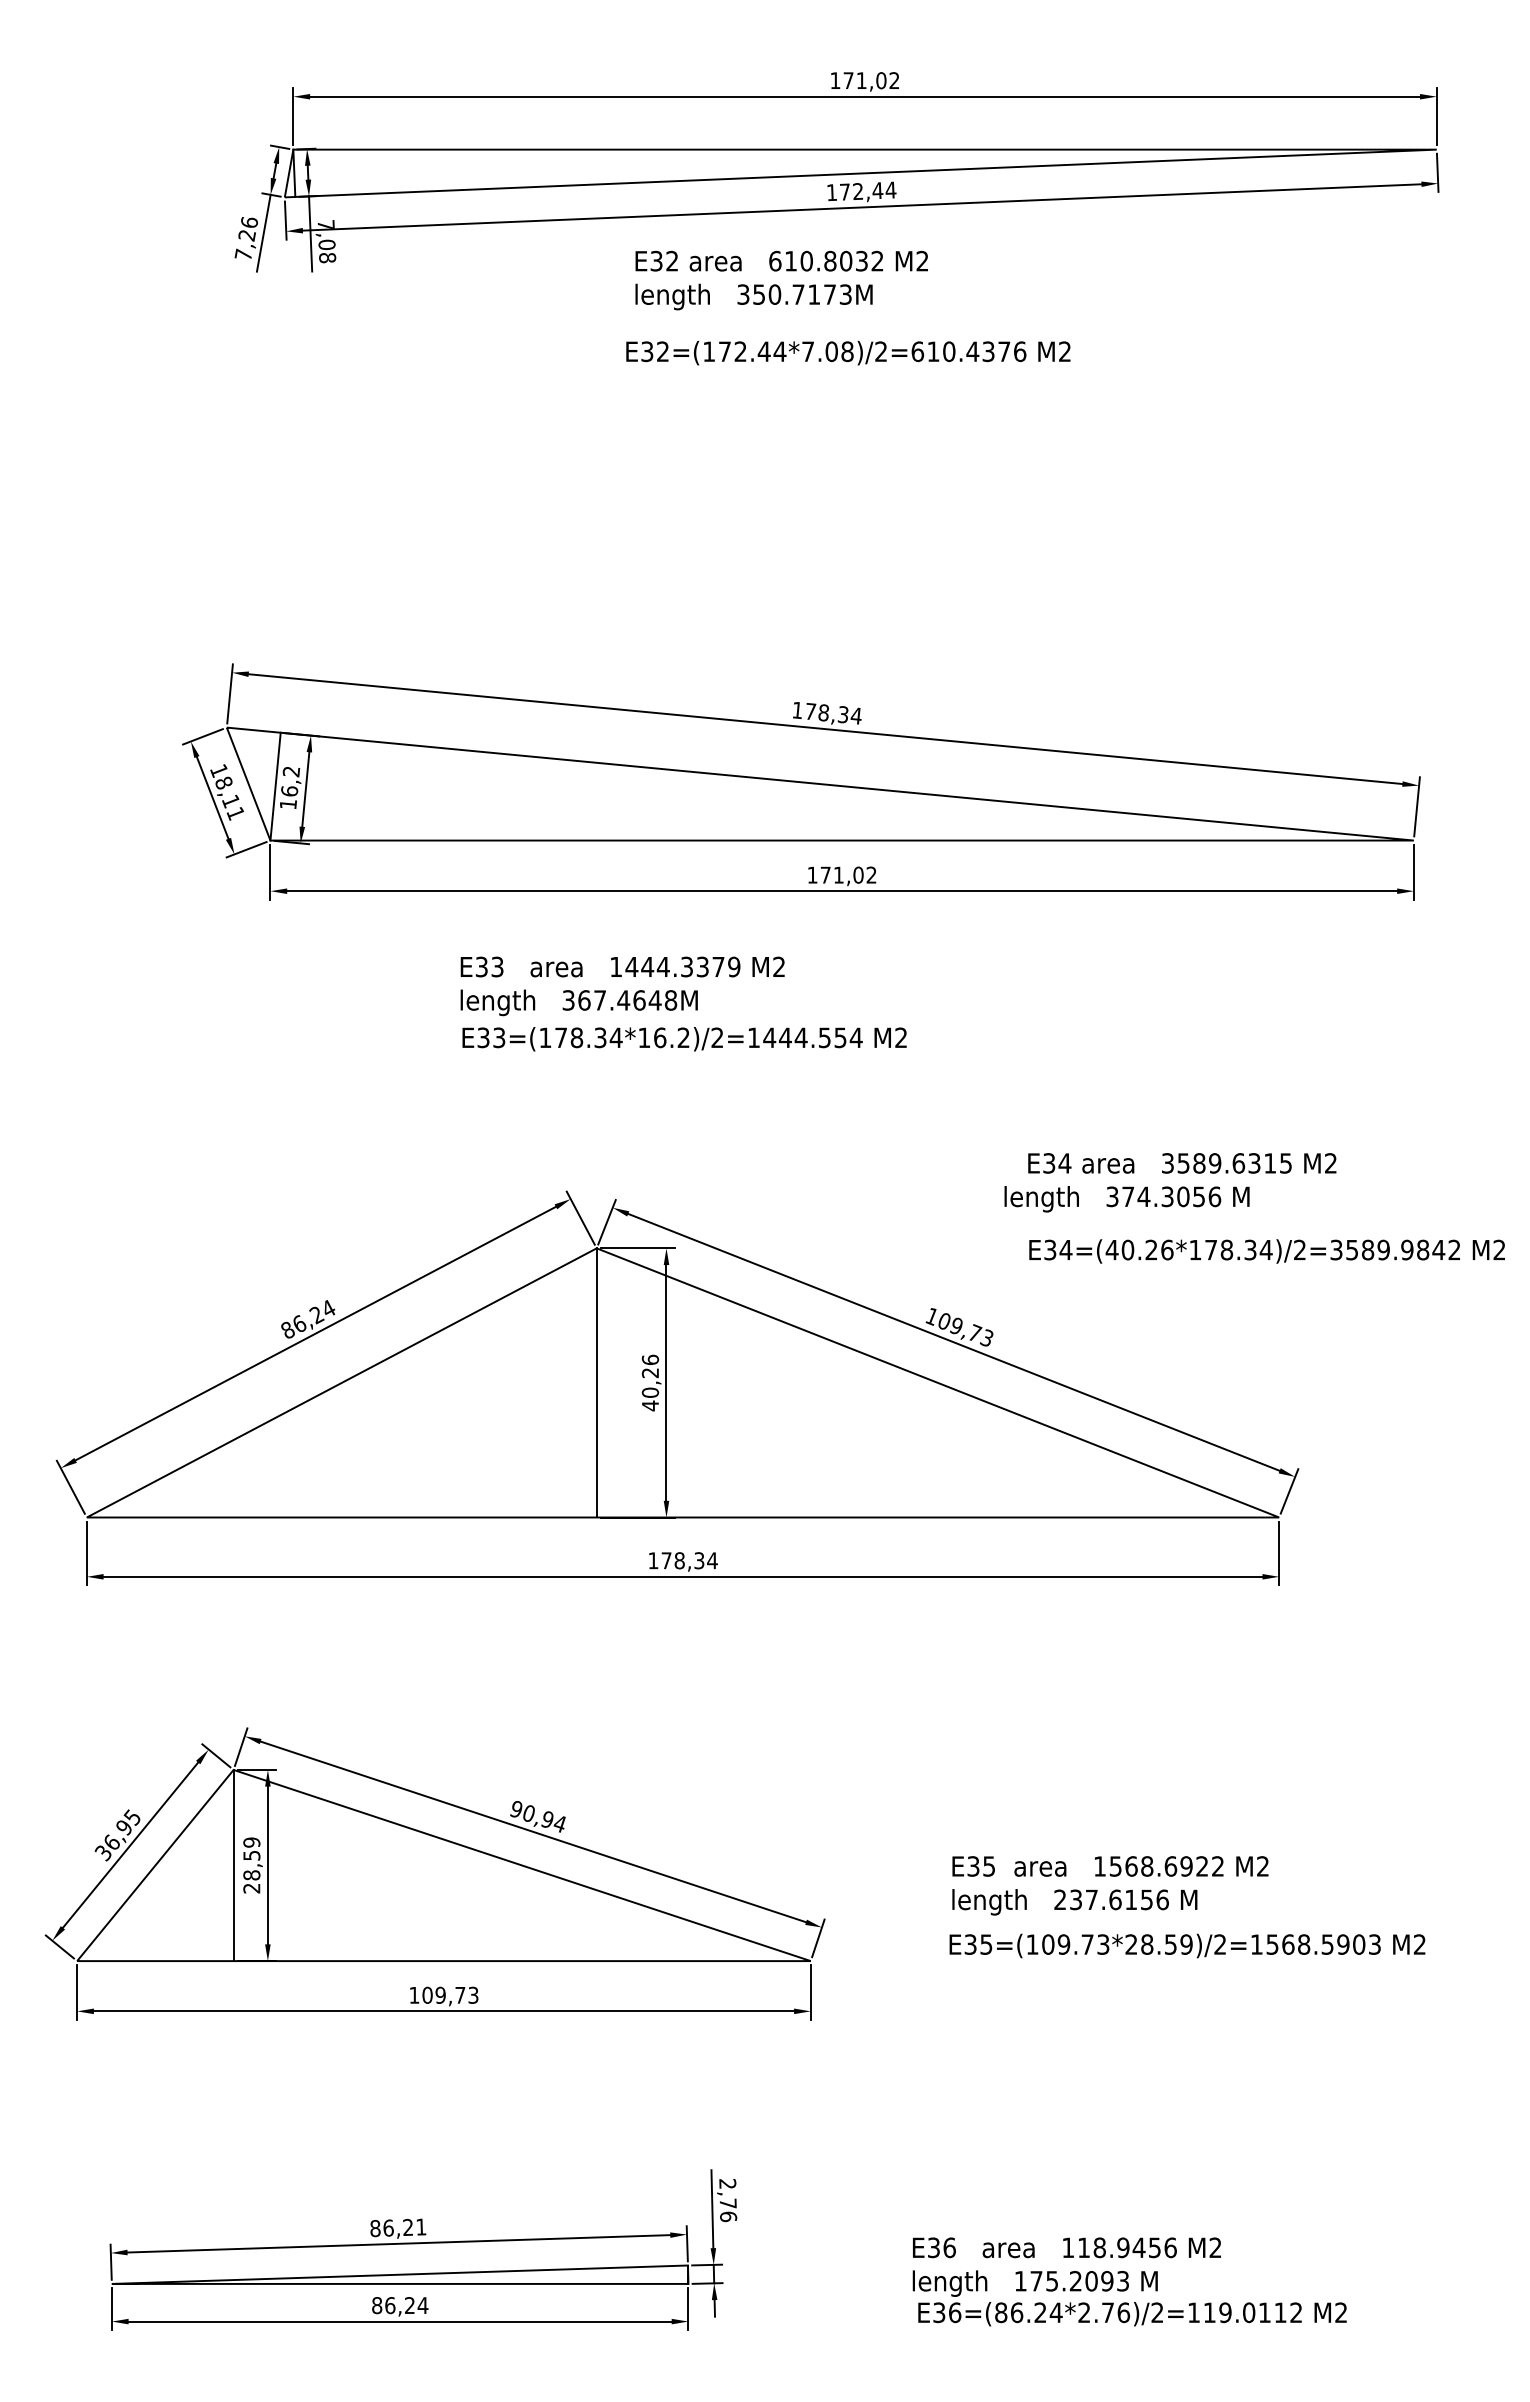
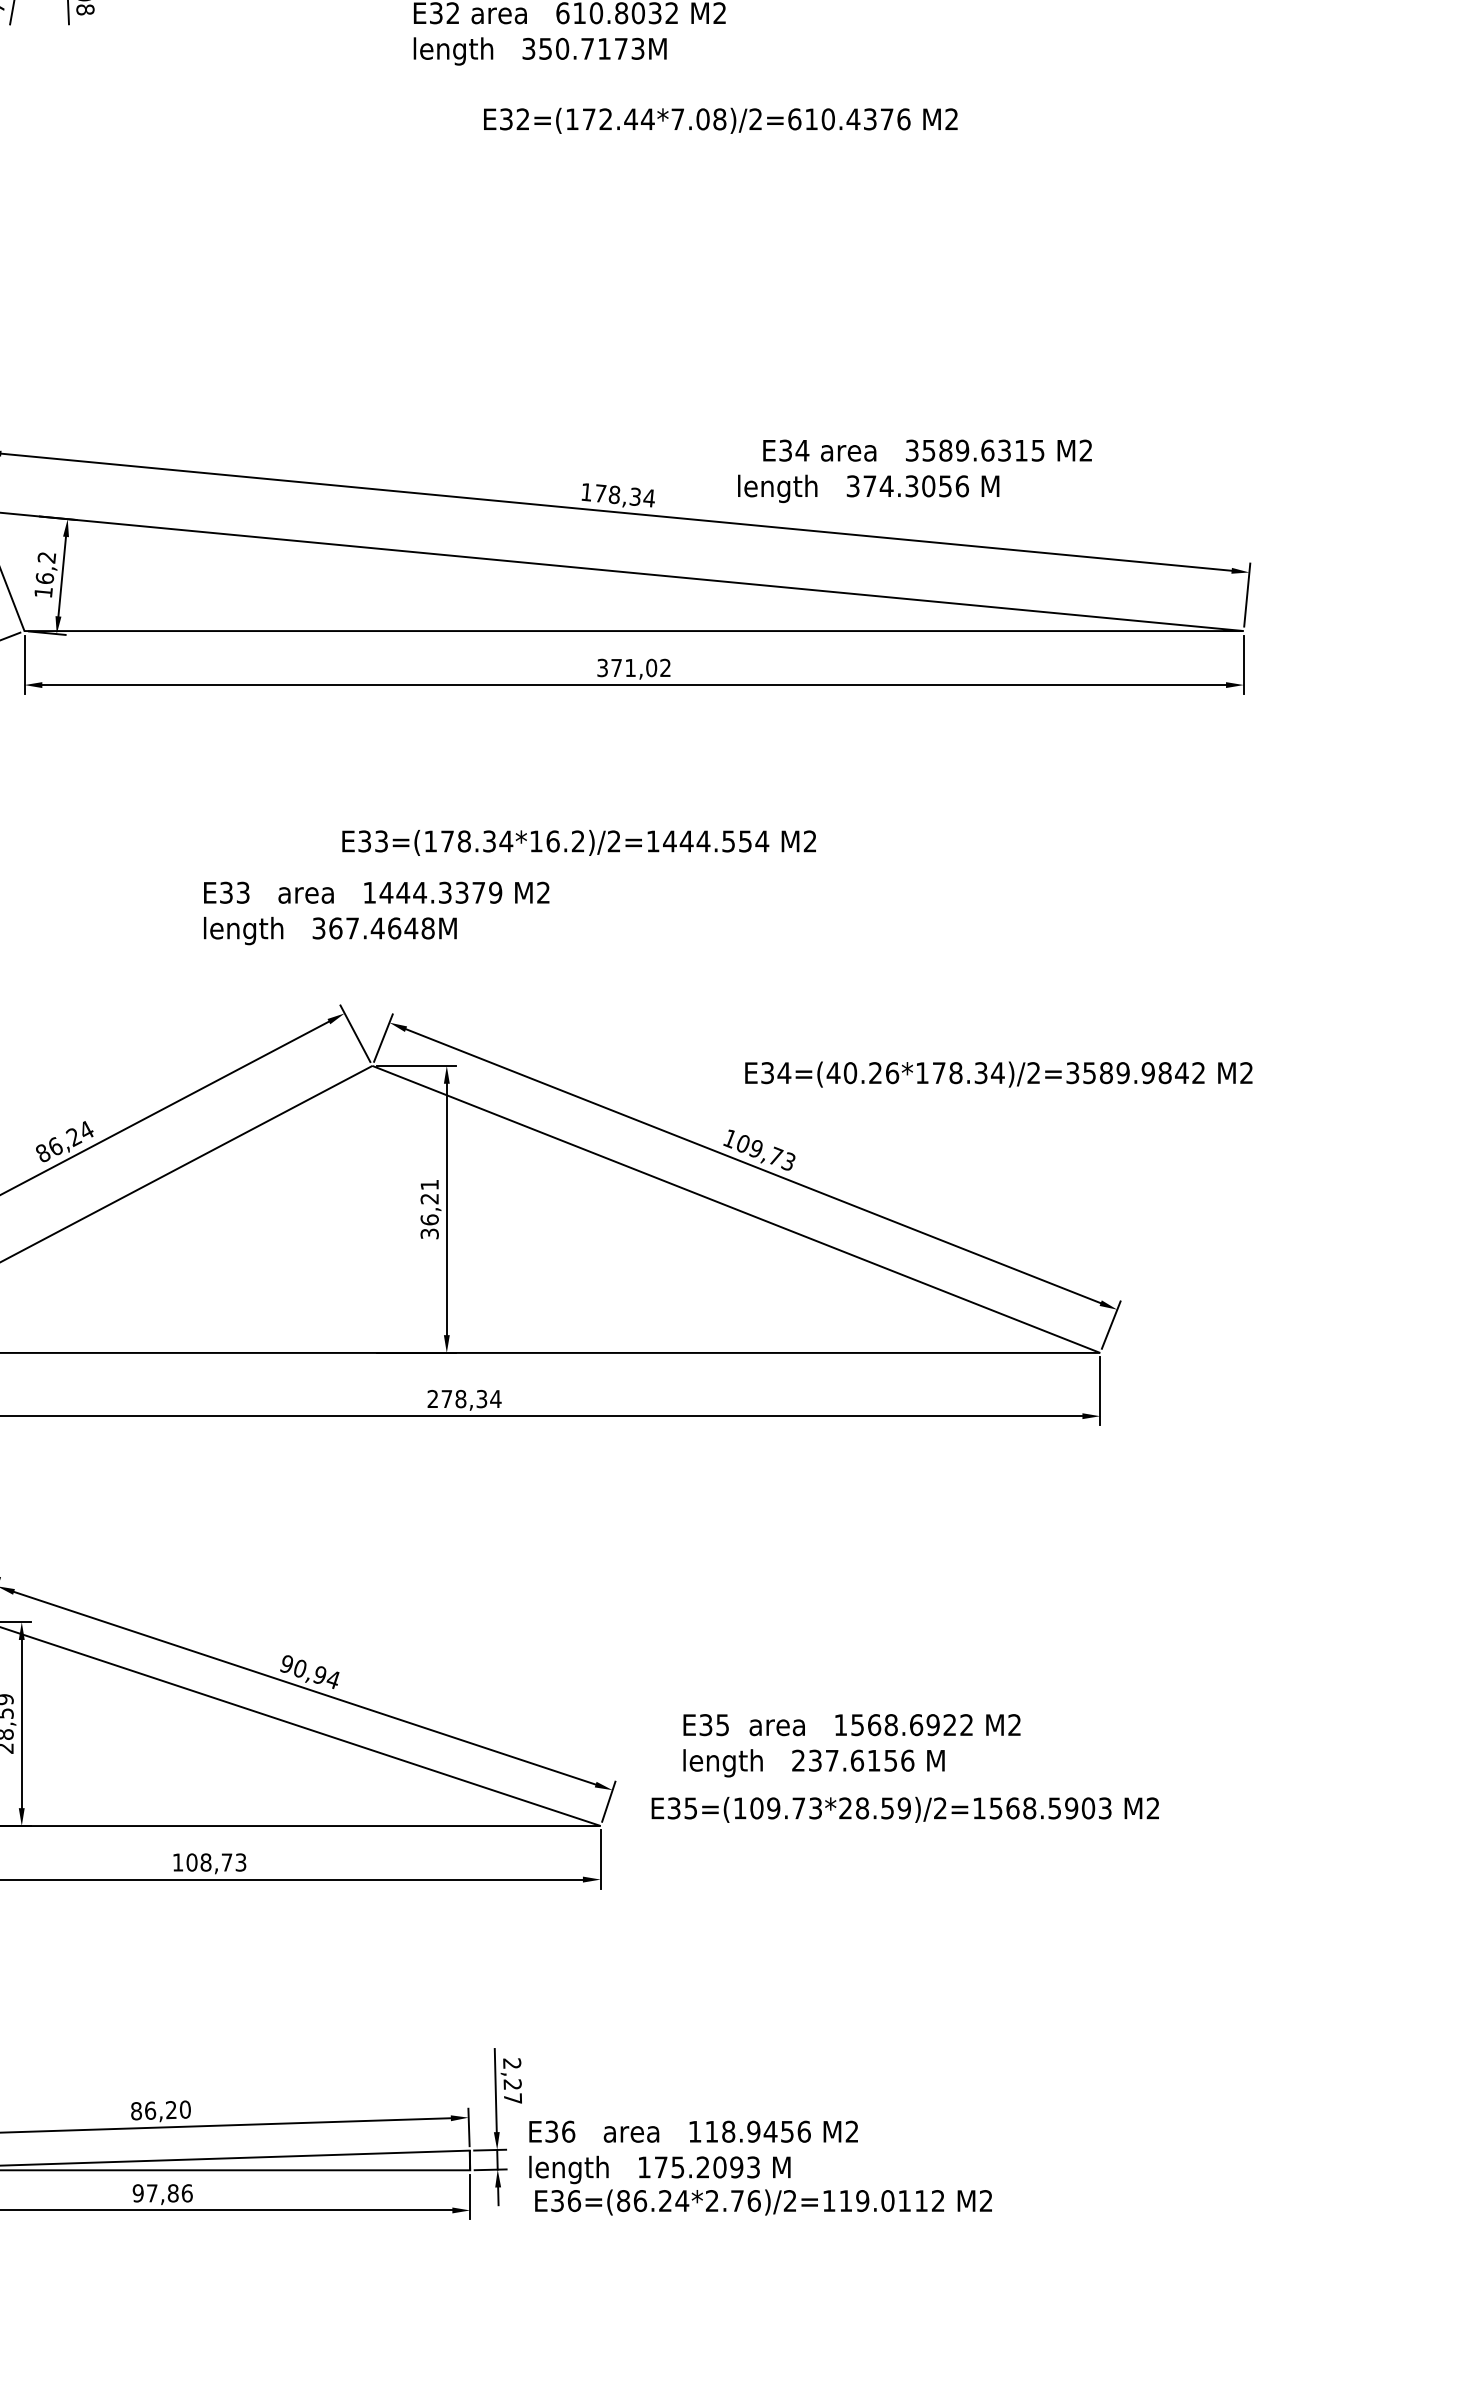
text: (848, 353) -> (720, 121), moved
line: (275, 786) -> (29, 573), removed
text: (812, 874) -> (602, 667), 171,02 -> 371,02
text: (622, 986) -> (376, 913), moved
text: (684, 1039) -> (579, 843), moved
text: (1170, 1182) -> (914, 471), moved
text: (1266, 1251) -> (998, 1074), moved
line: (596, 1382) -> (372, 1208), removed
text: (650, 1382) -> (429, 1208), 40,26 -> 36,21
text: (653, 1560) -> (432, 1398), 178,34 -> 278,34
text: (1110, 1885) -> (852, 1745), moved
text: (1187, 1945) -> (905, 1809), moved
text: (440, 1995) -> (205, 1862), 109,73 -> 108,73
text: (728, 2210) -> (512, 2091), 2,76 -> 2,27
text: (421, 2226) -> (185, 2109), 86,21 -> 86,20
text: (1129, 2281) -> (760, 2167), moved
text: (400, 2305) -> (163, 2193), 86,24 -> 97,86

